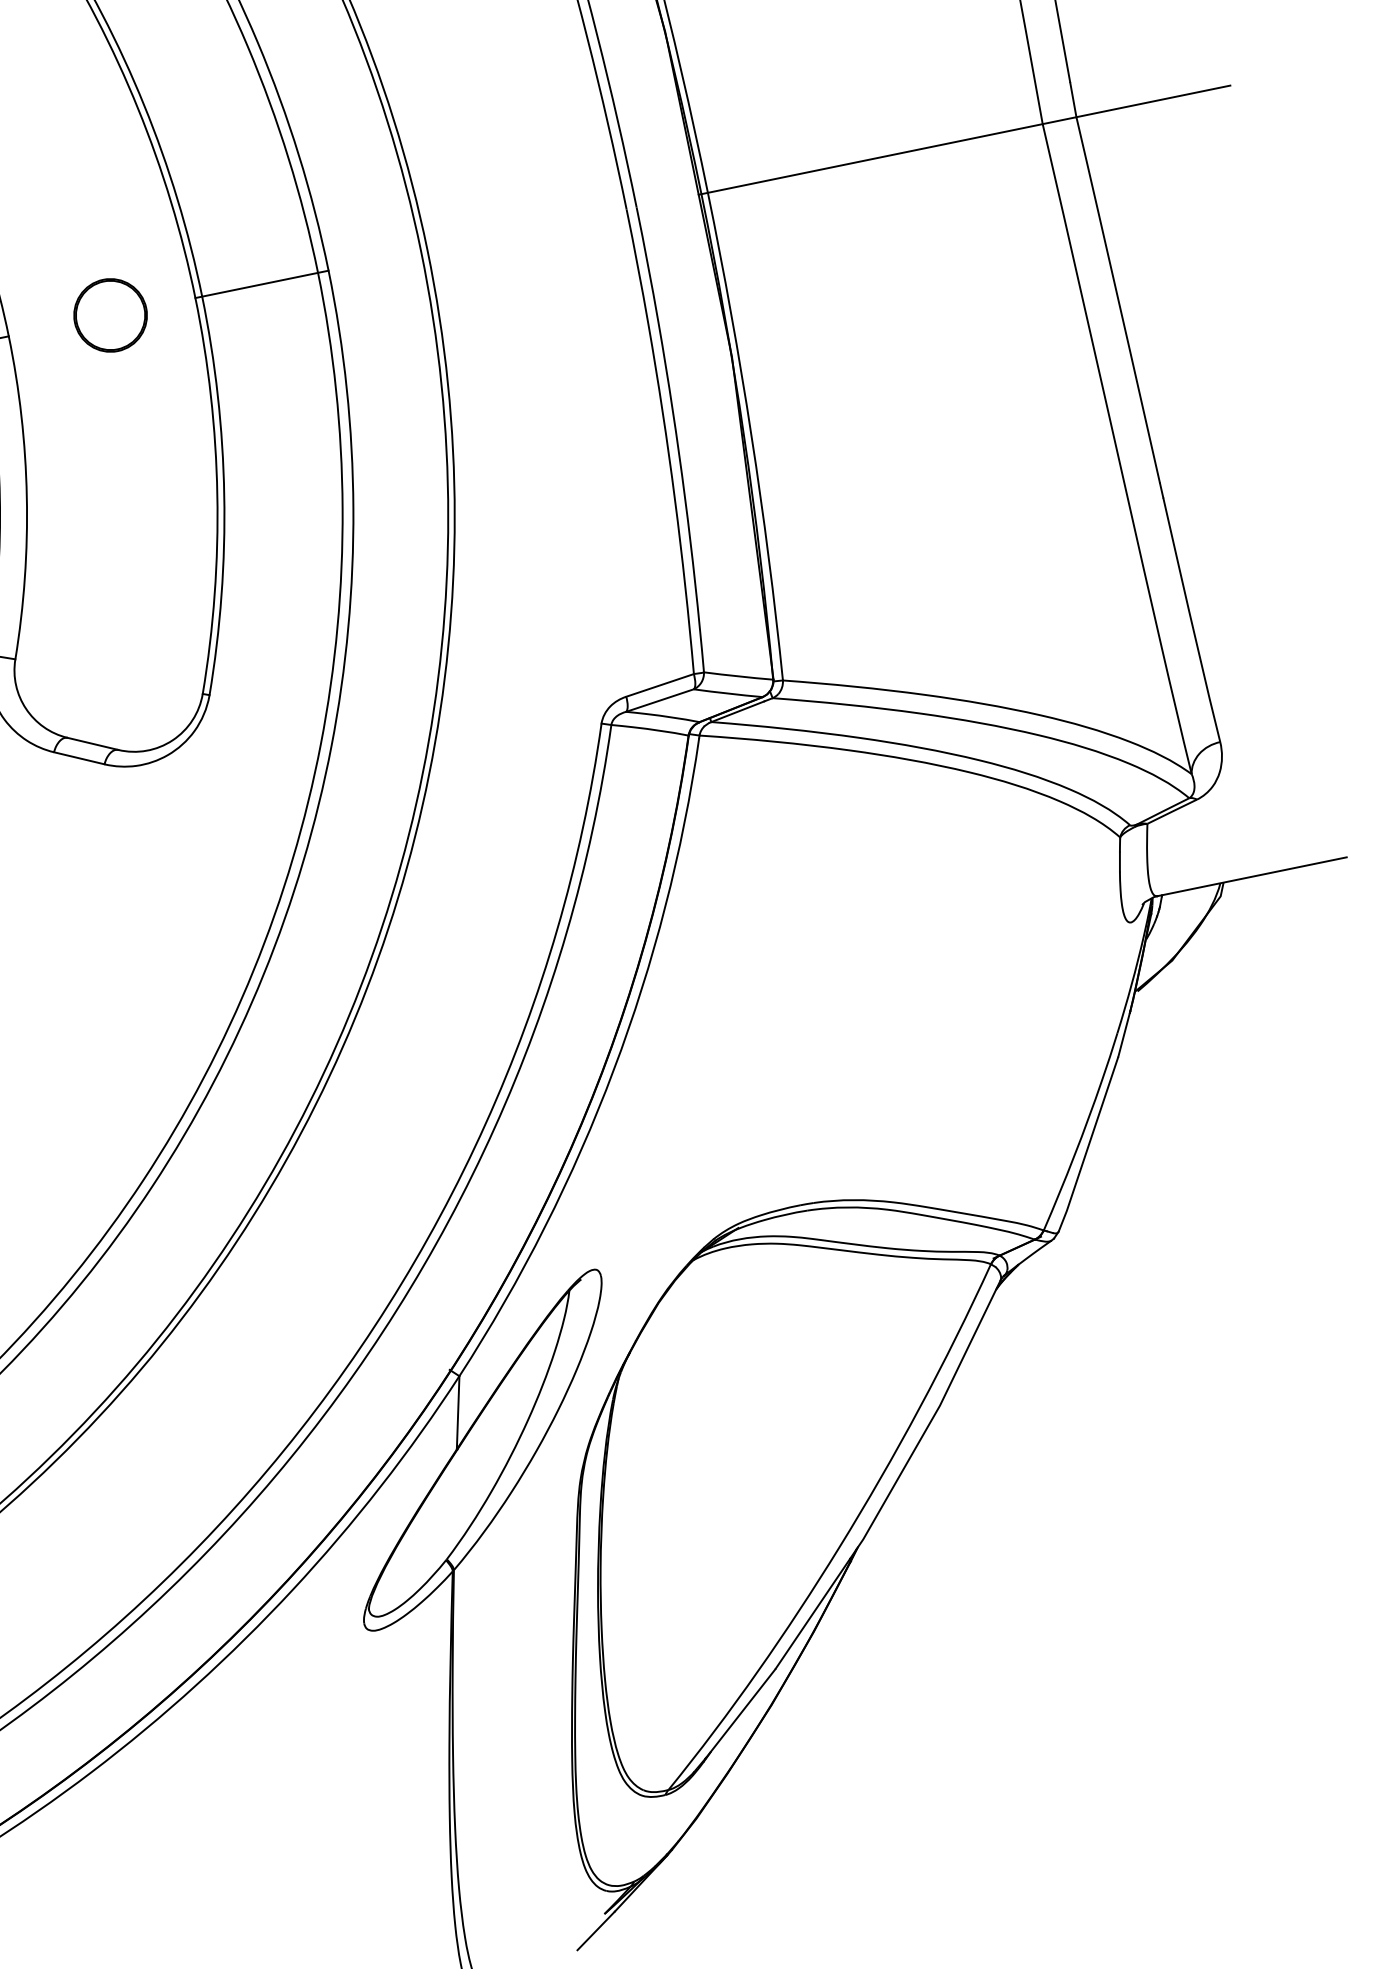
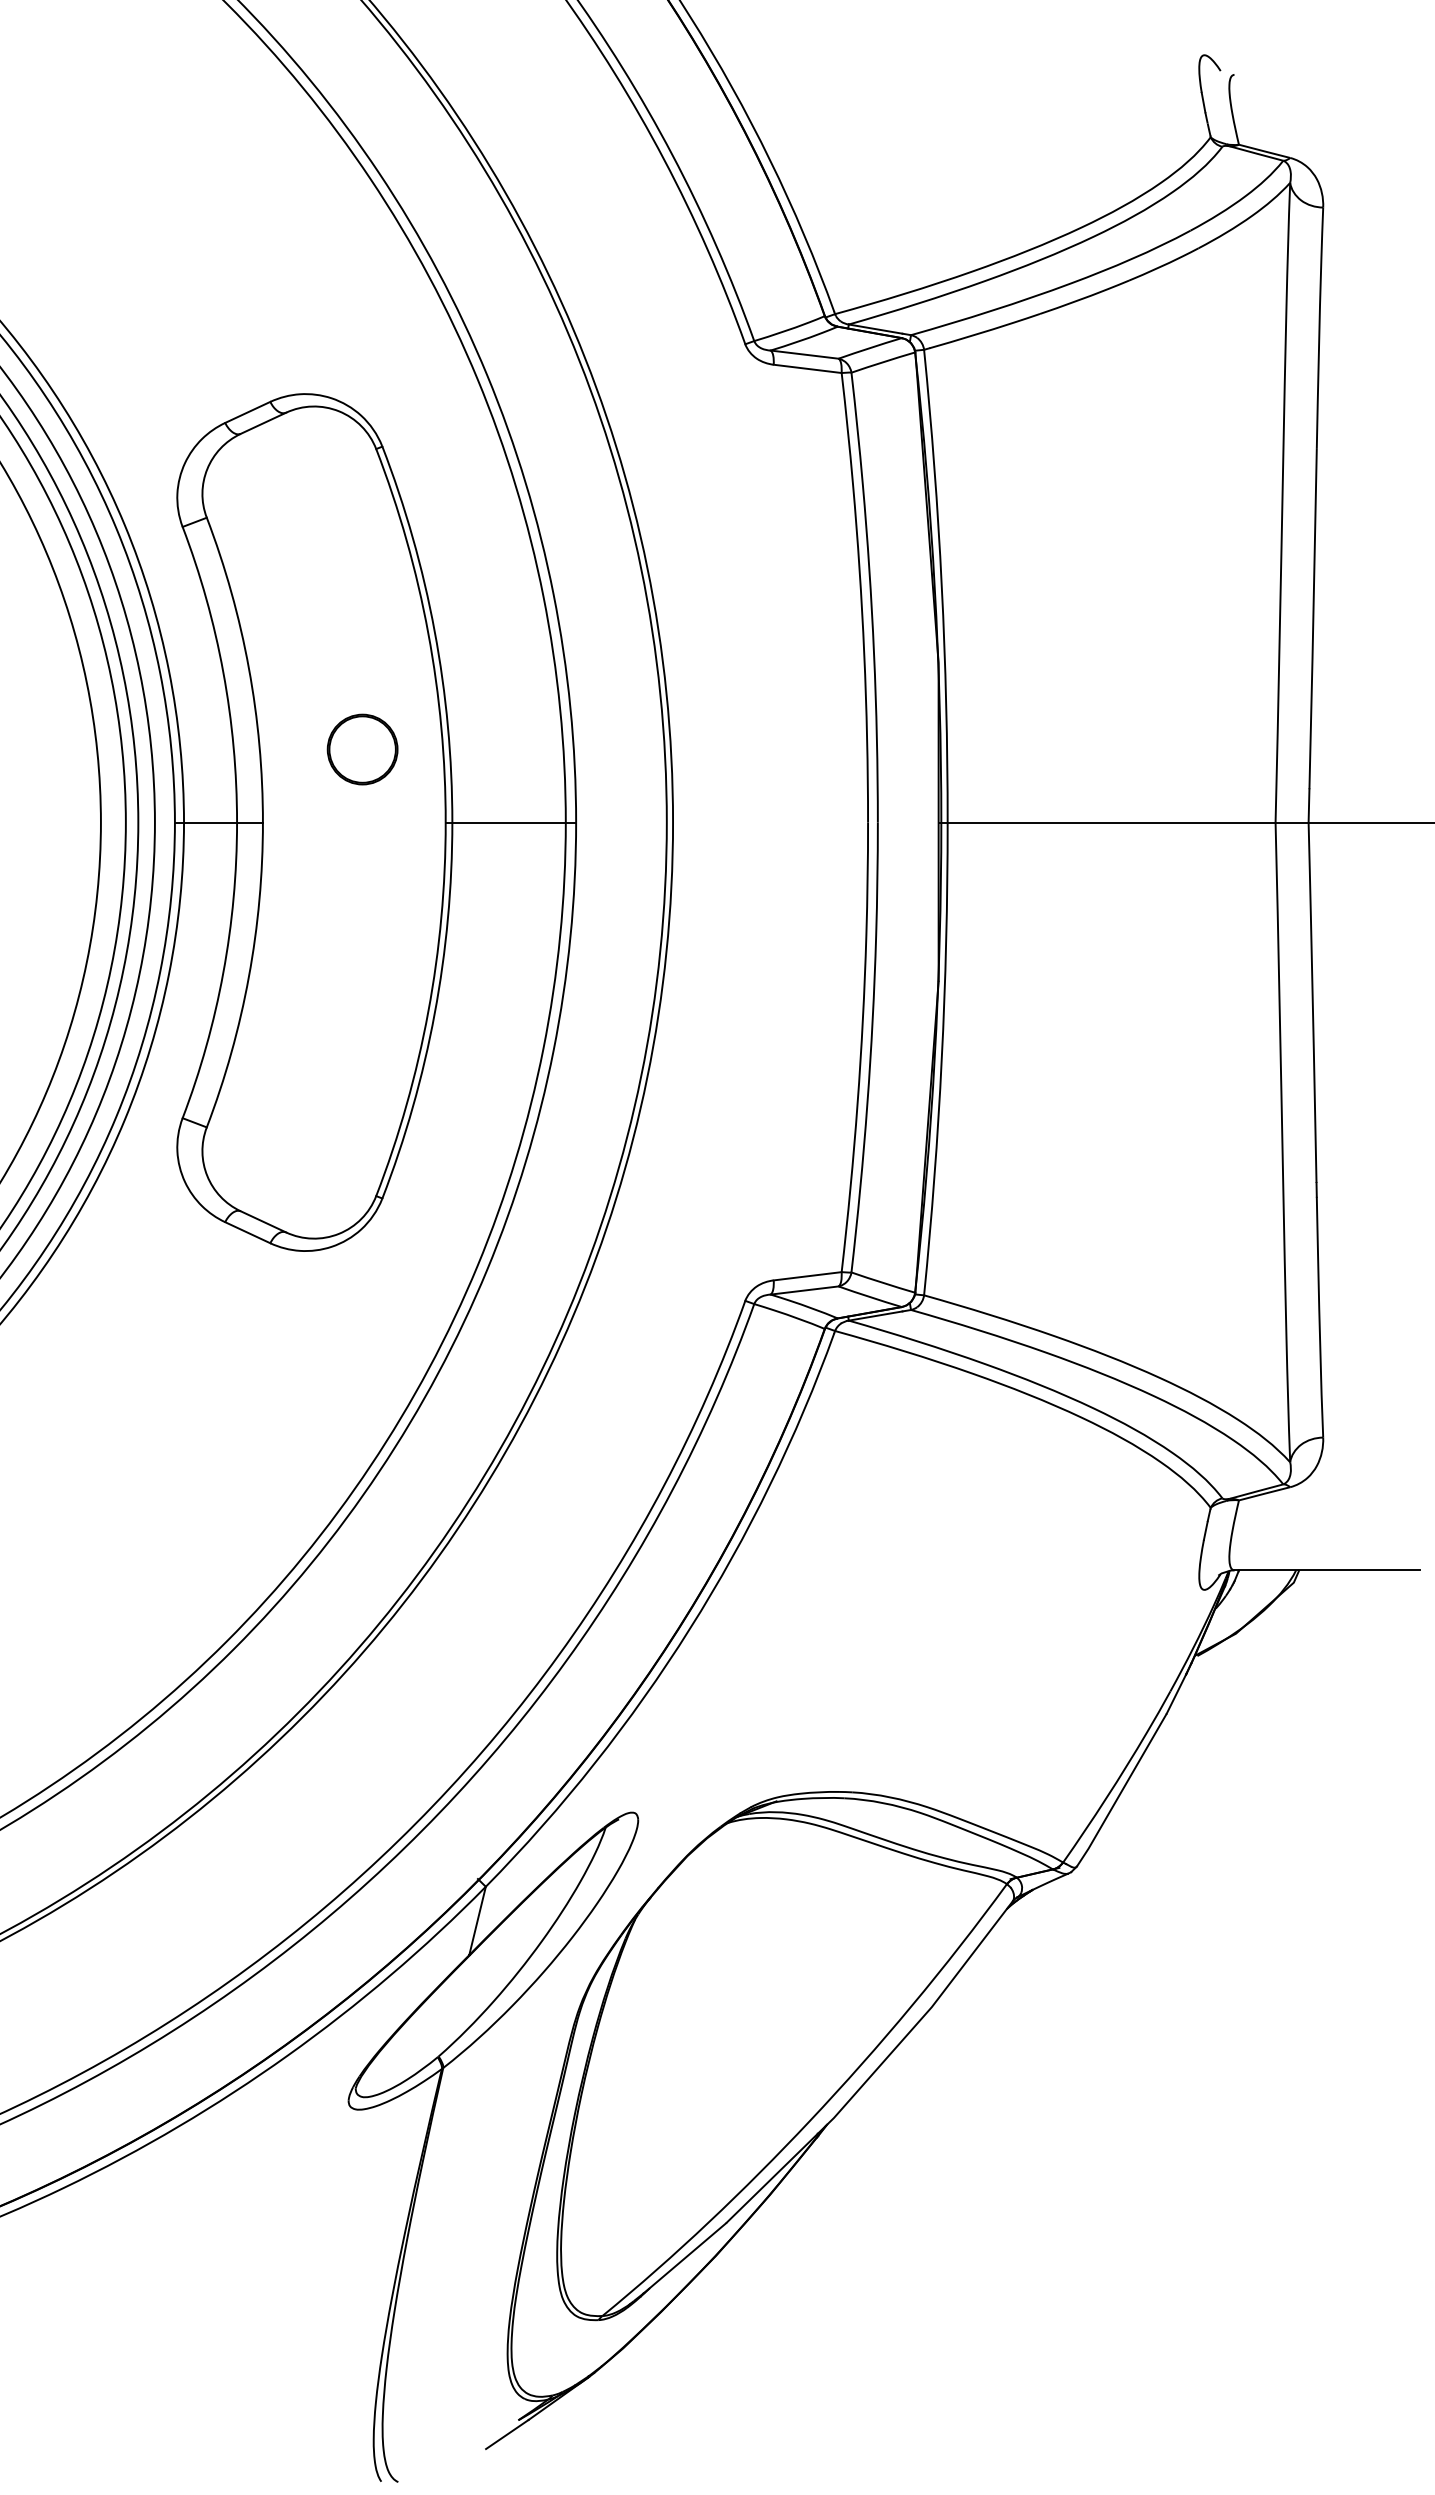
part: (110, 315) -> (362, 749), moved

